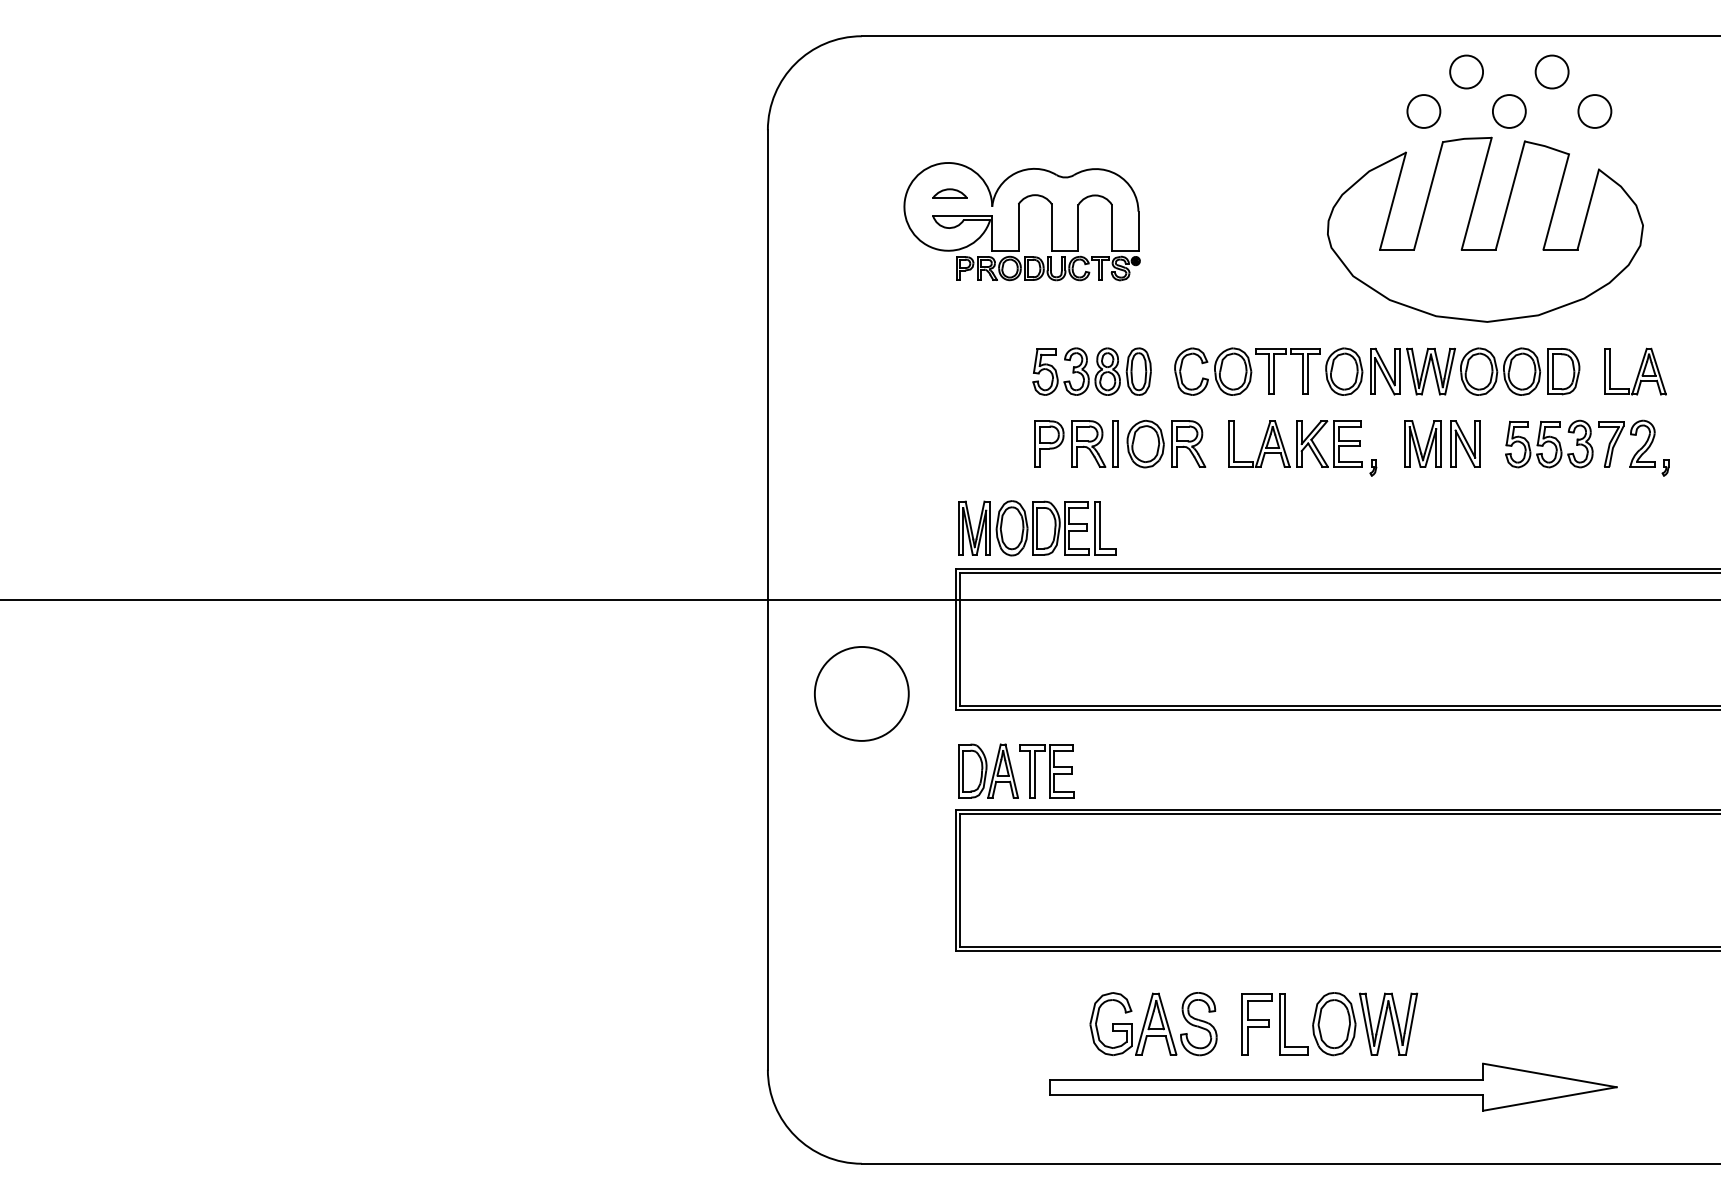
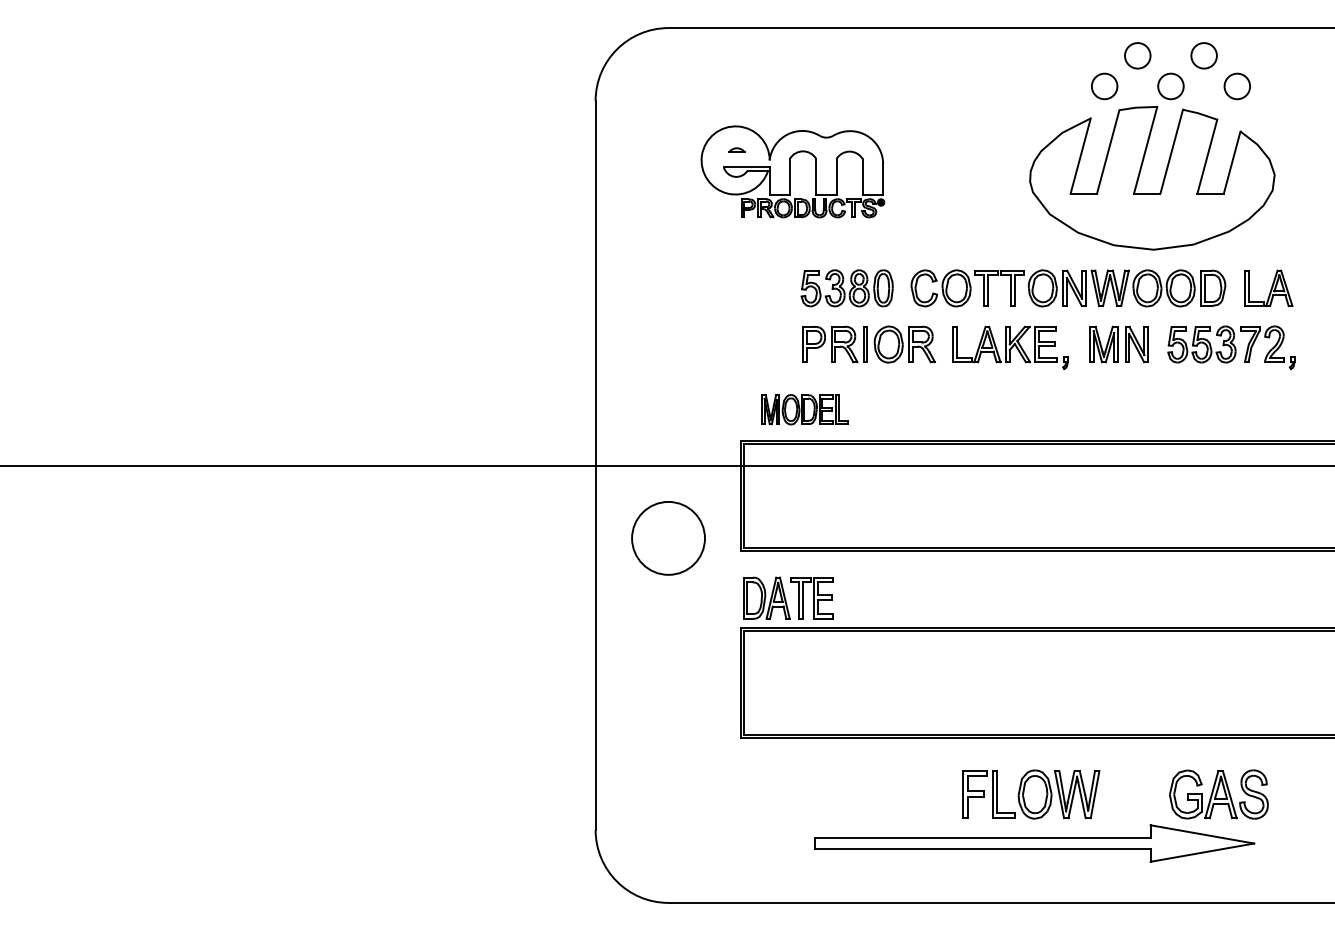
part: (949, 194) -> (736, 150), size x0.6
part: (1037, 527) -> (804, 409), size x0.7
part: (1153, 1024) -> (1218, 794), moved

